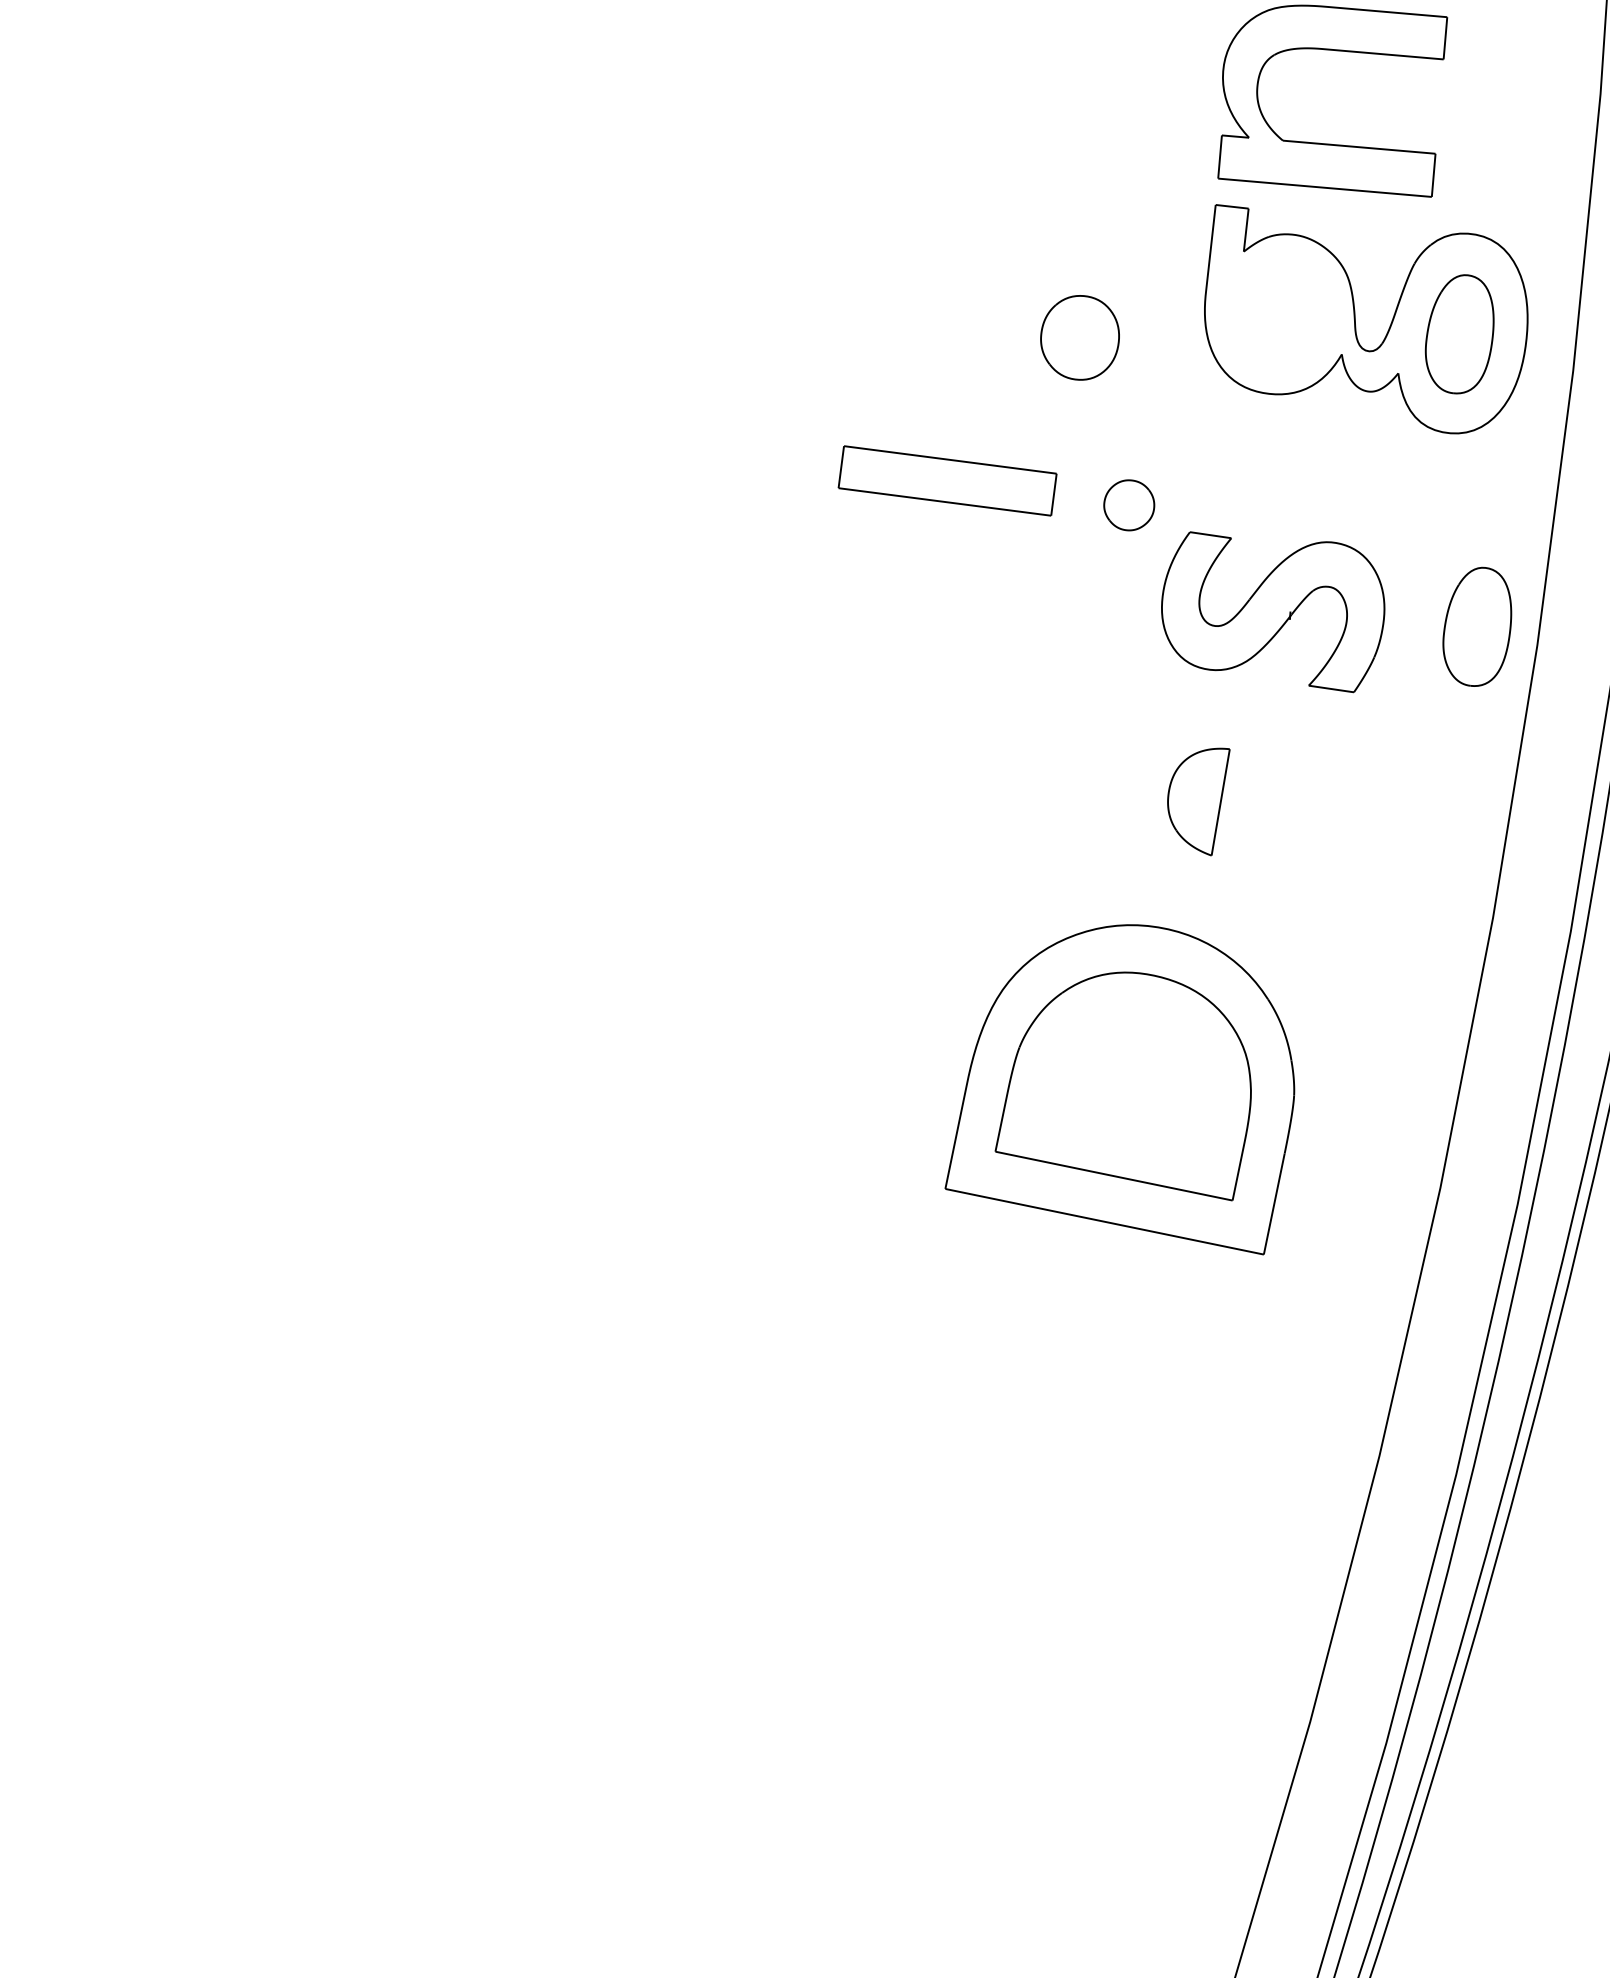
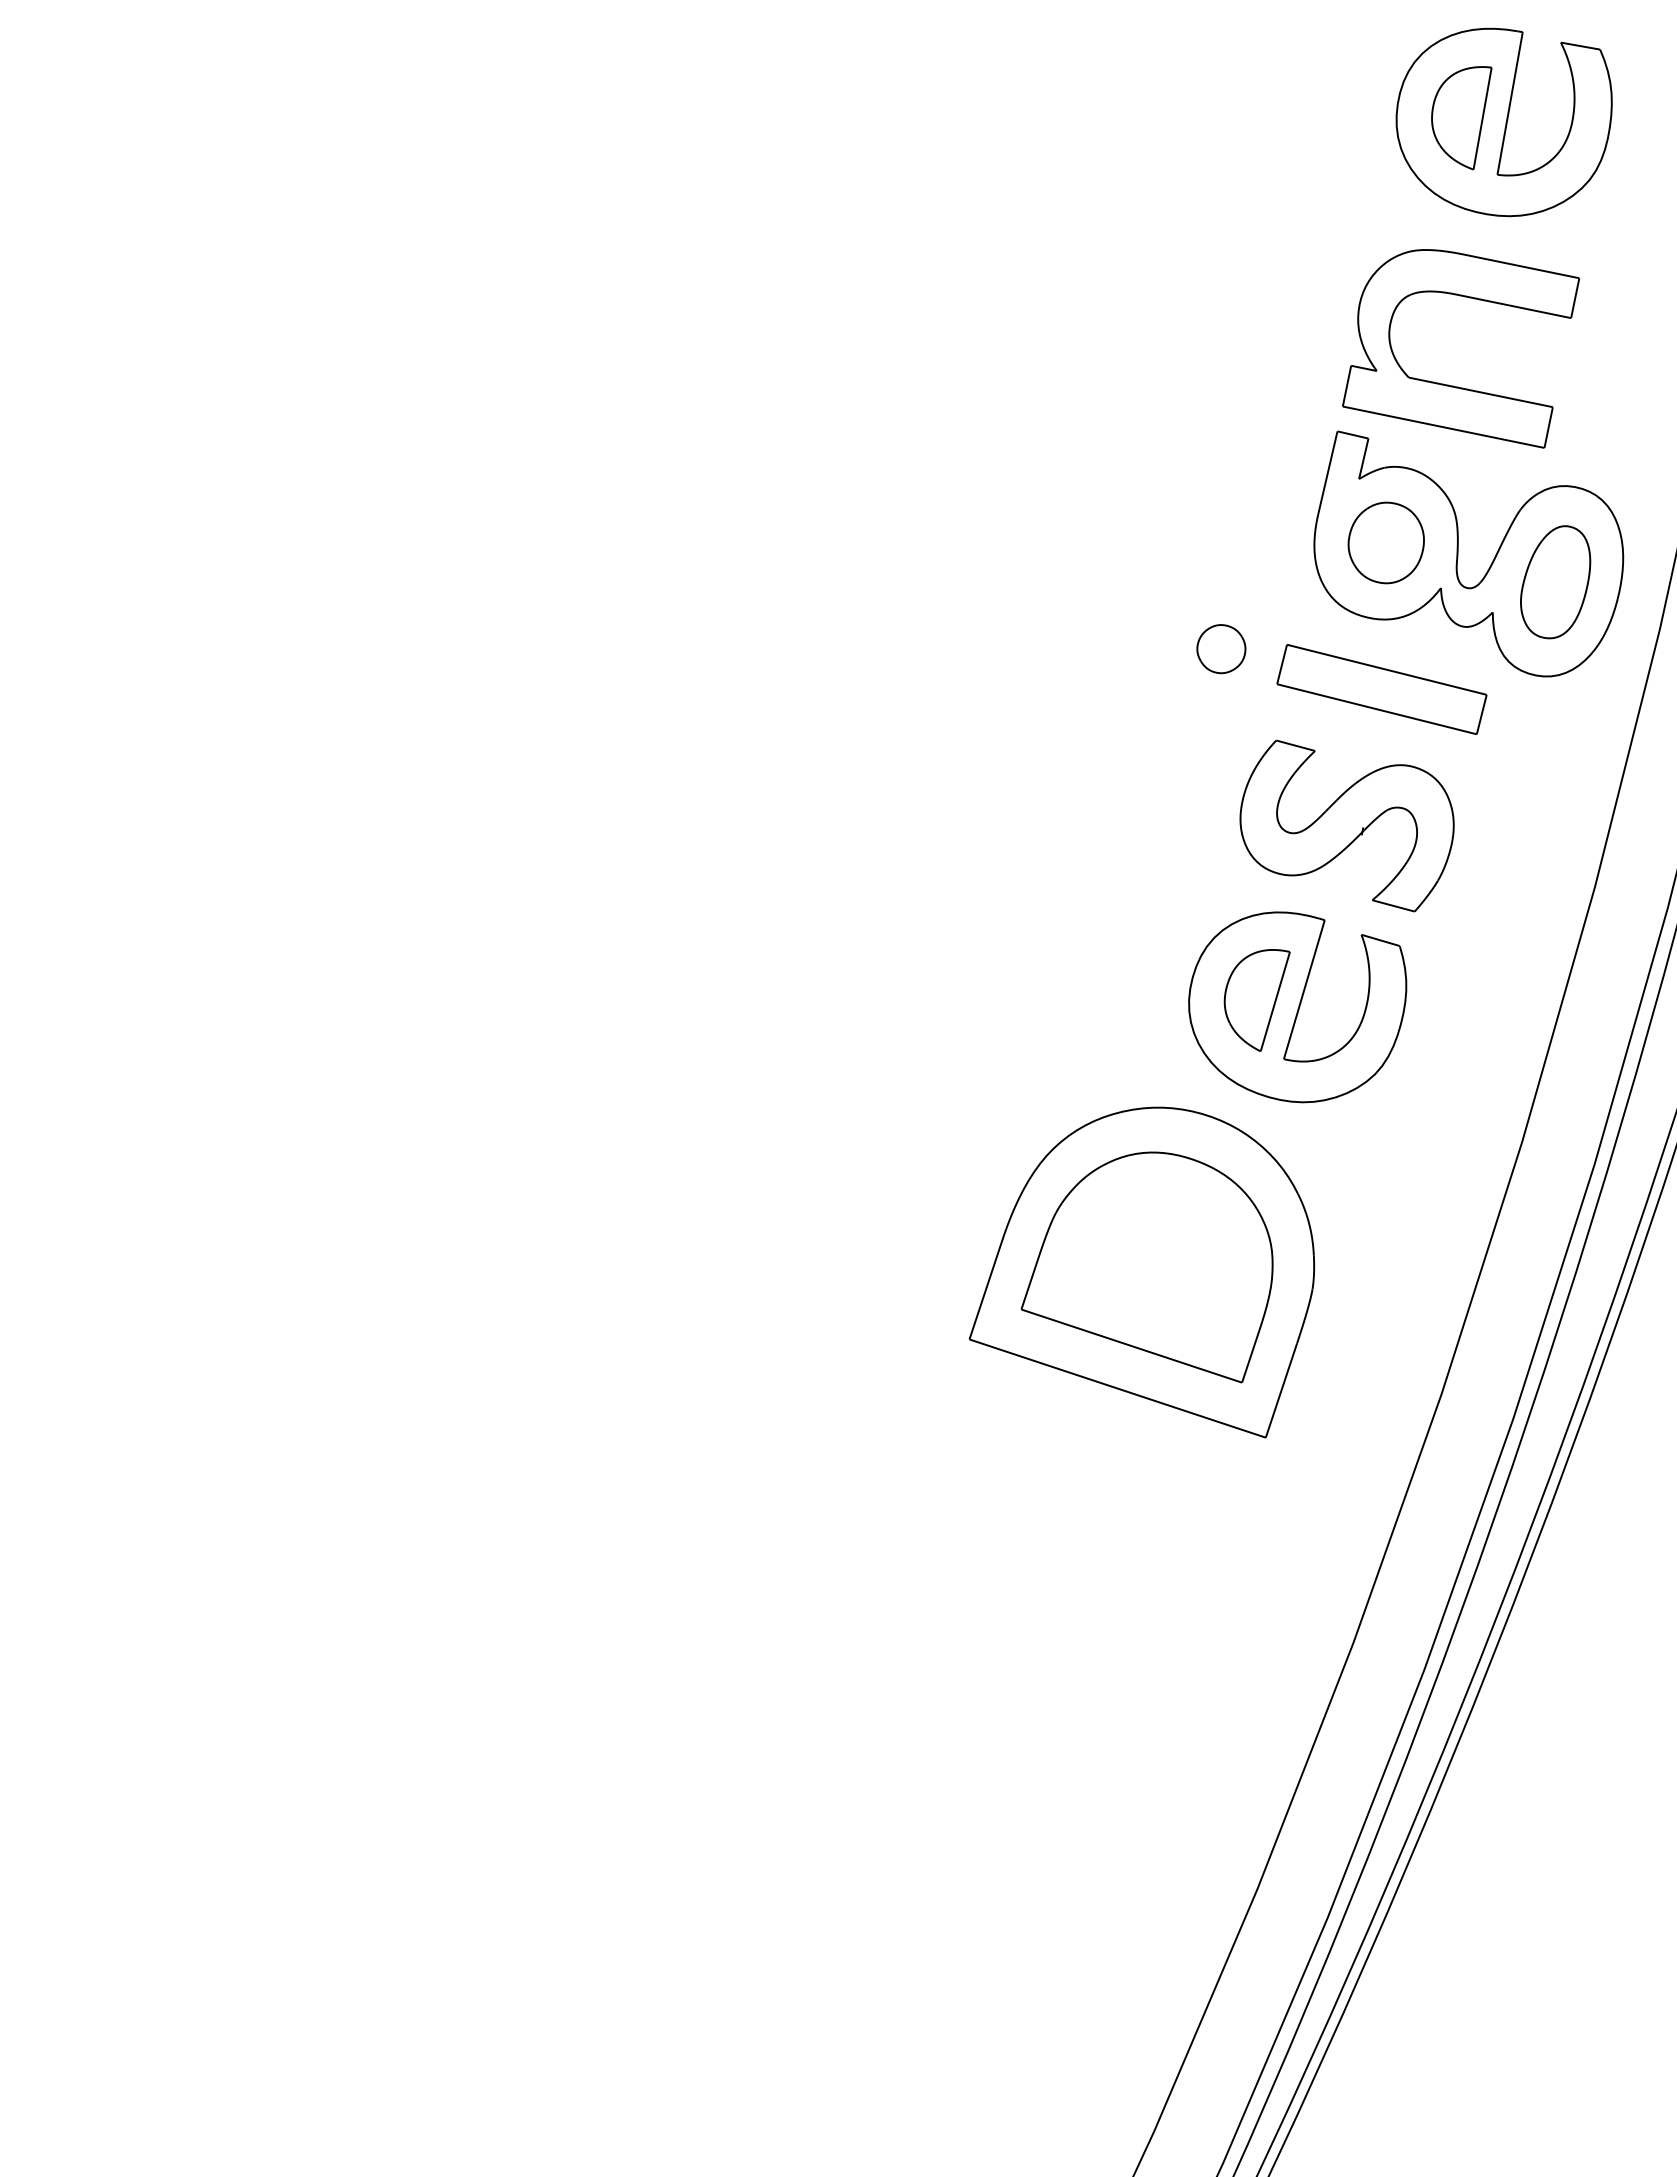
part: (1079, 337) -> (1385, 542), moved
part: (947, 480) -> (1381, 689), moved
part: (1129, 505) -> (1221, 649), moved
part: (1477, 627) -> (1539, 863), removed
part: (1244, 805) -> (1297, 1007), added

